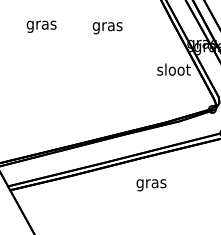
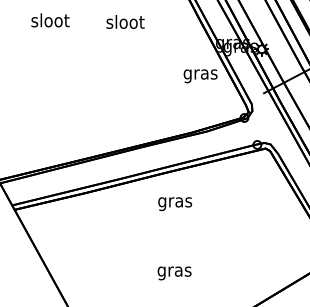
text: (41, 24) -> (50, 21), gras -> sloot
text: (107, 26) -> (125, 23), gras -> sloot
text: (173, 71) -> (200, 74), sloot -> gras

